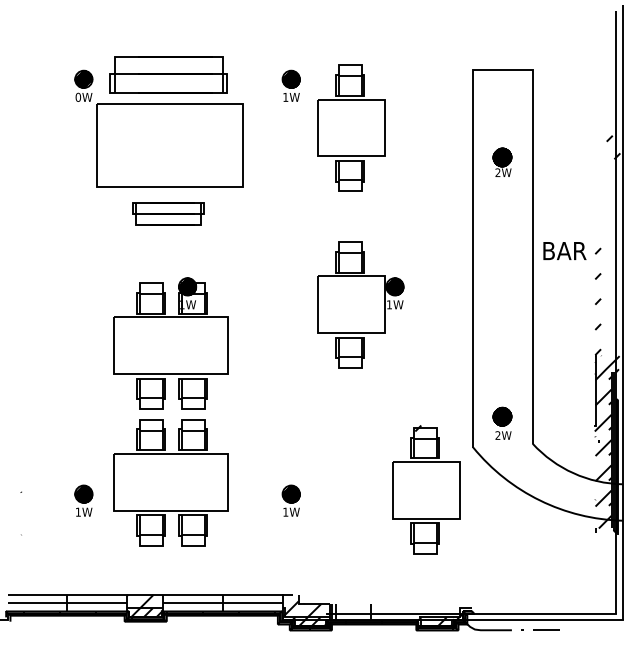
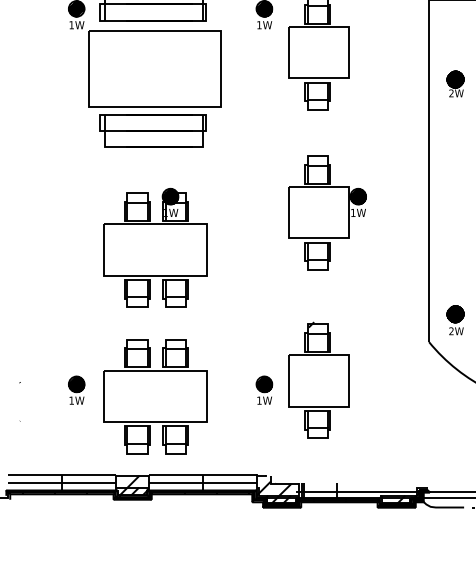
text: (78, 96) -> (71, 24), 0W -> 1W
part: (168, 213) -> (153, 130), size x1.67
part: (170, 482) -> (155, 396), moved
part: (426, 489) -> (318, 380), moved

